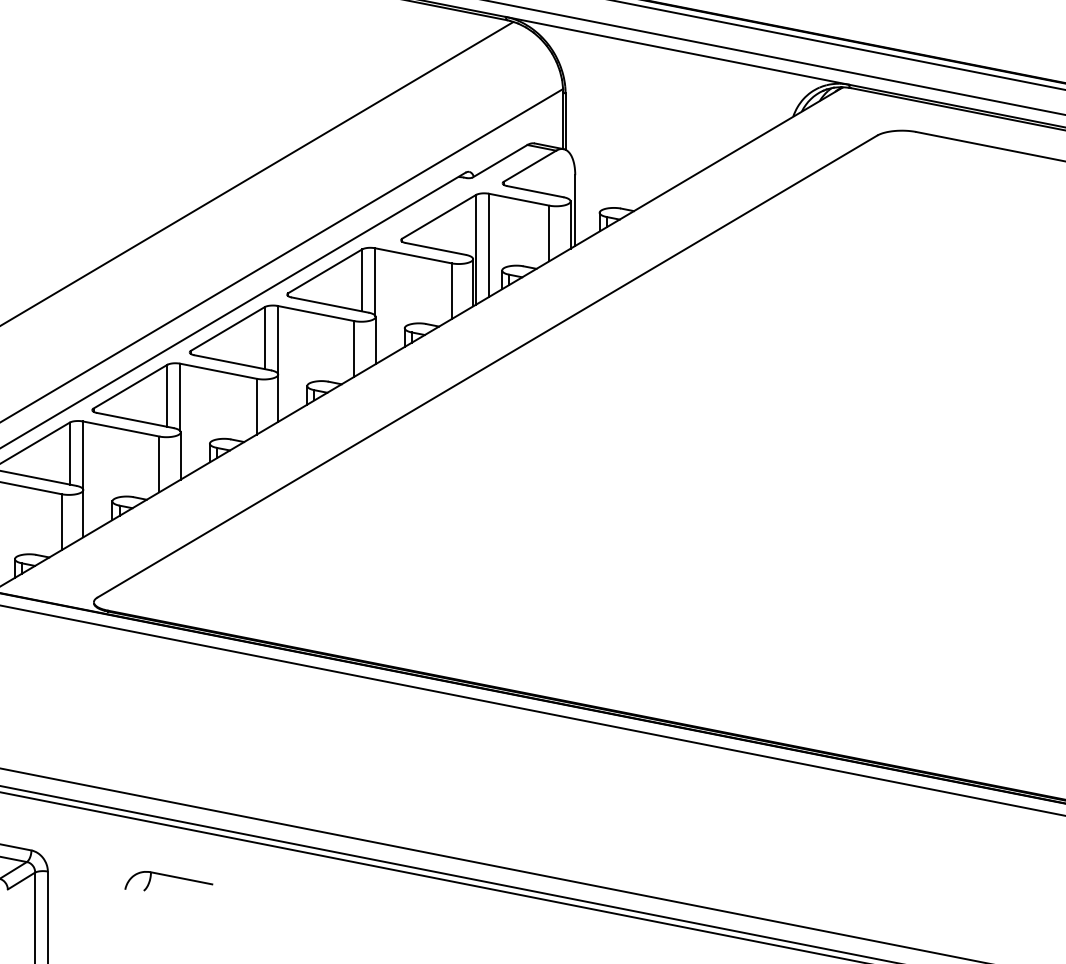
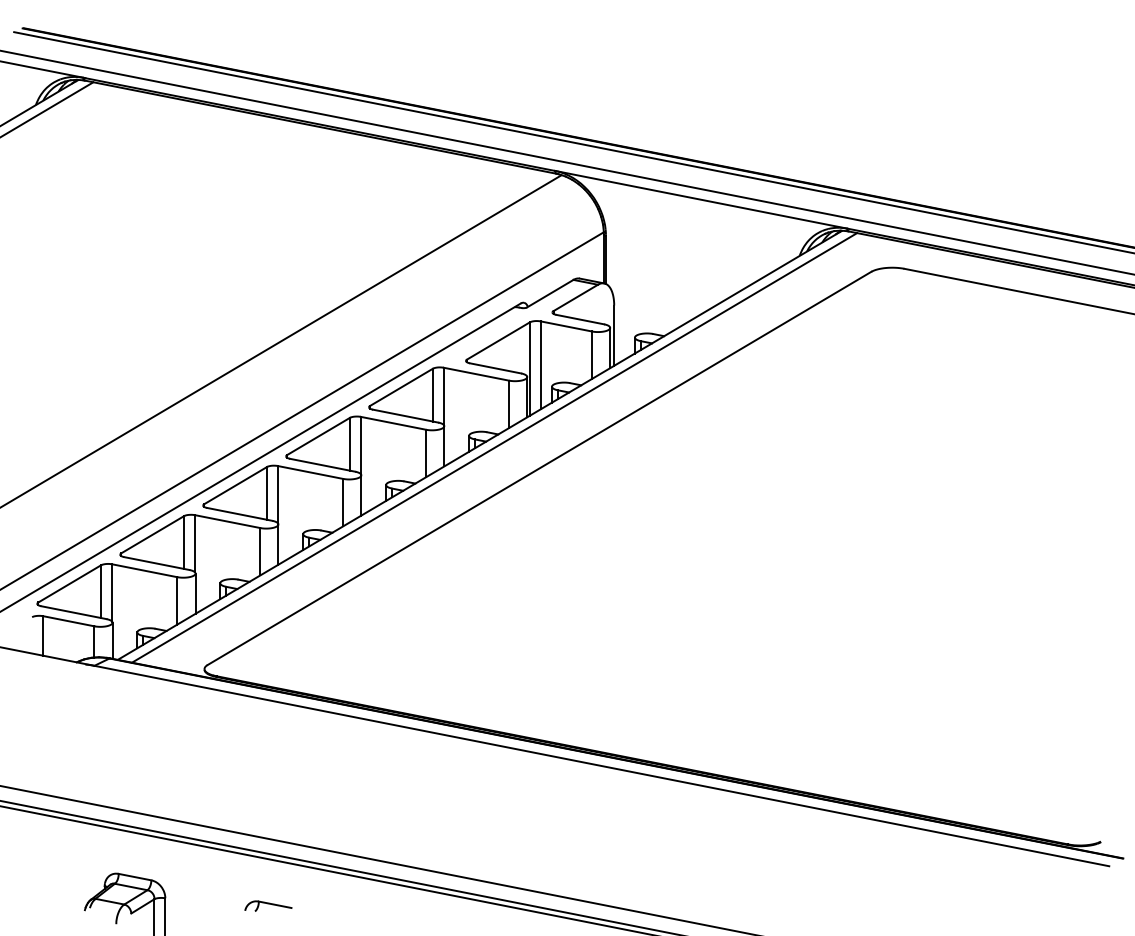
line: (434, 341) -> (494, 447), added
part: (169, 880) -> (268, 905), size x0.62

